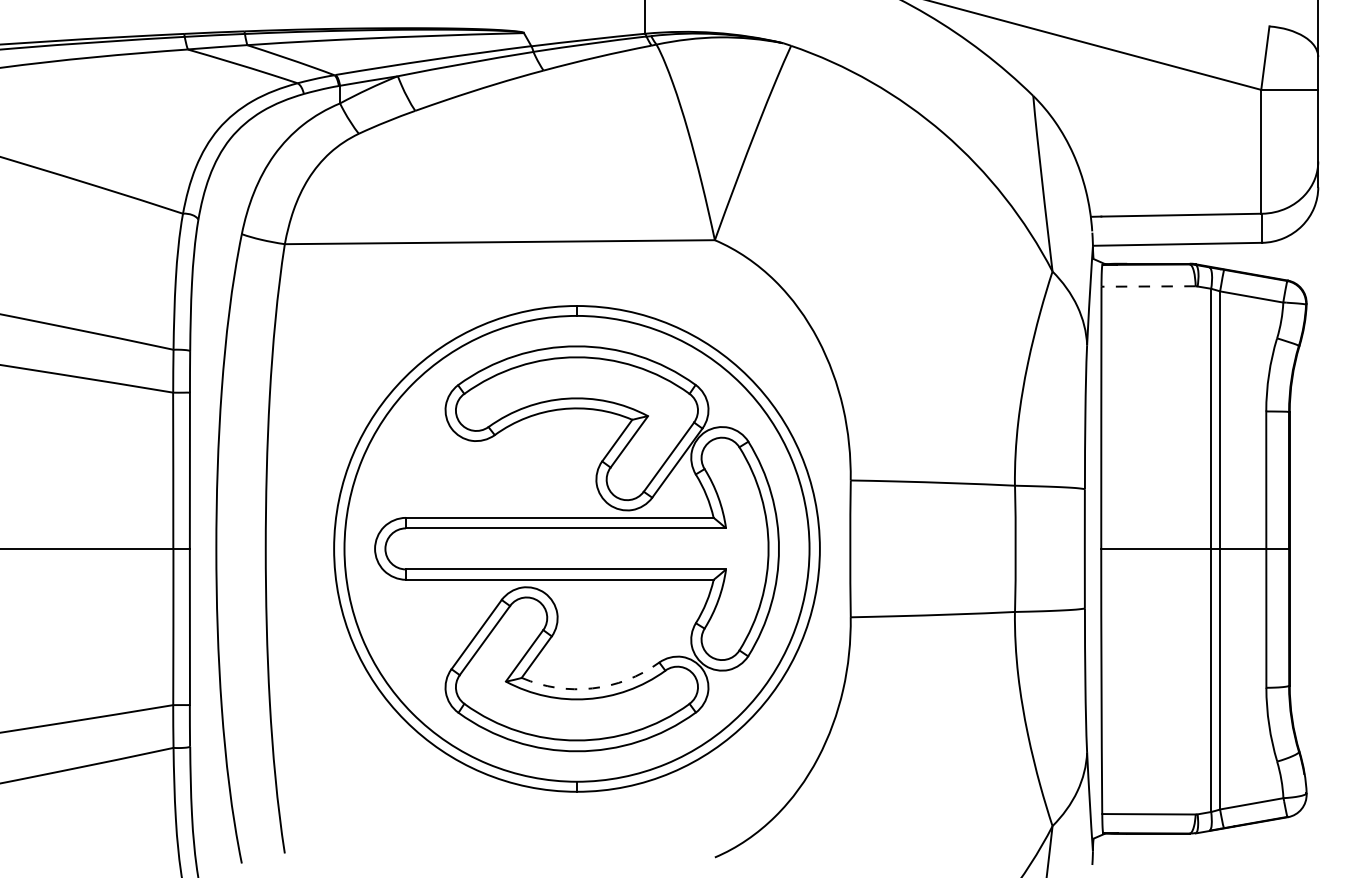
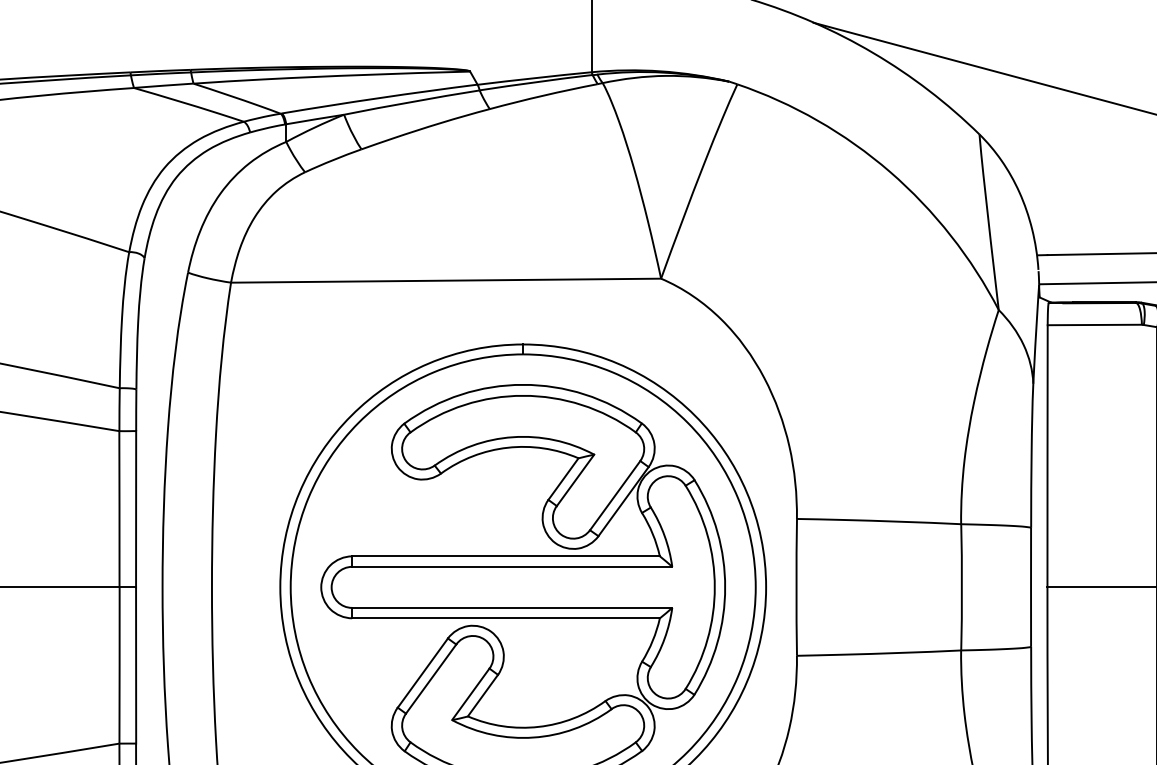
line: (1148, 286) -> (1094, 324), dashed -> solid
arc: (592, 688) -> (538, 726), dashed -> solid

